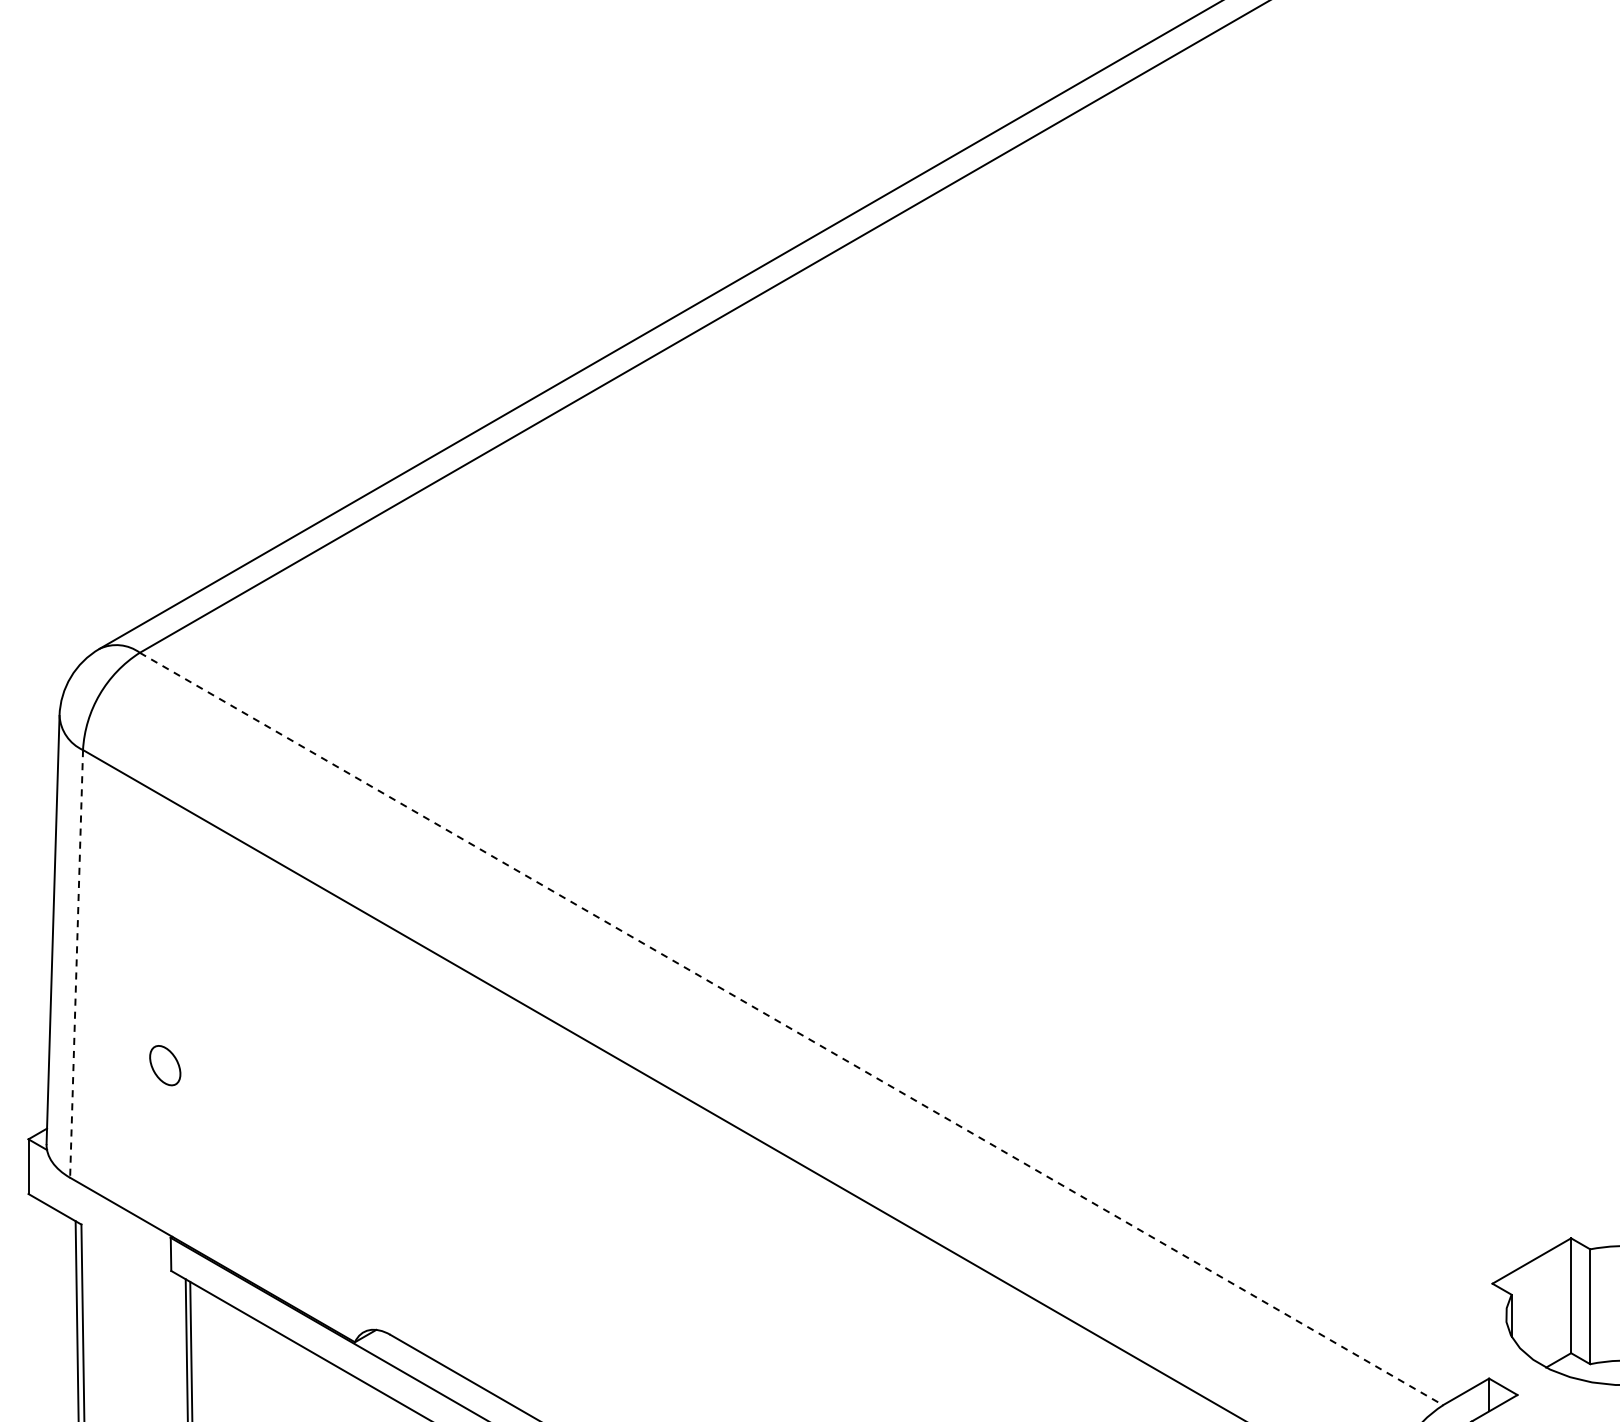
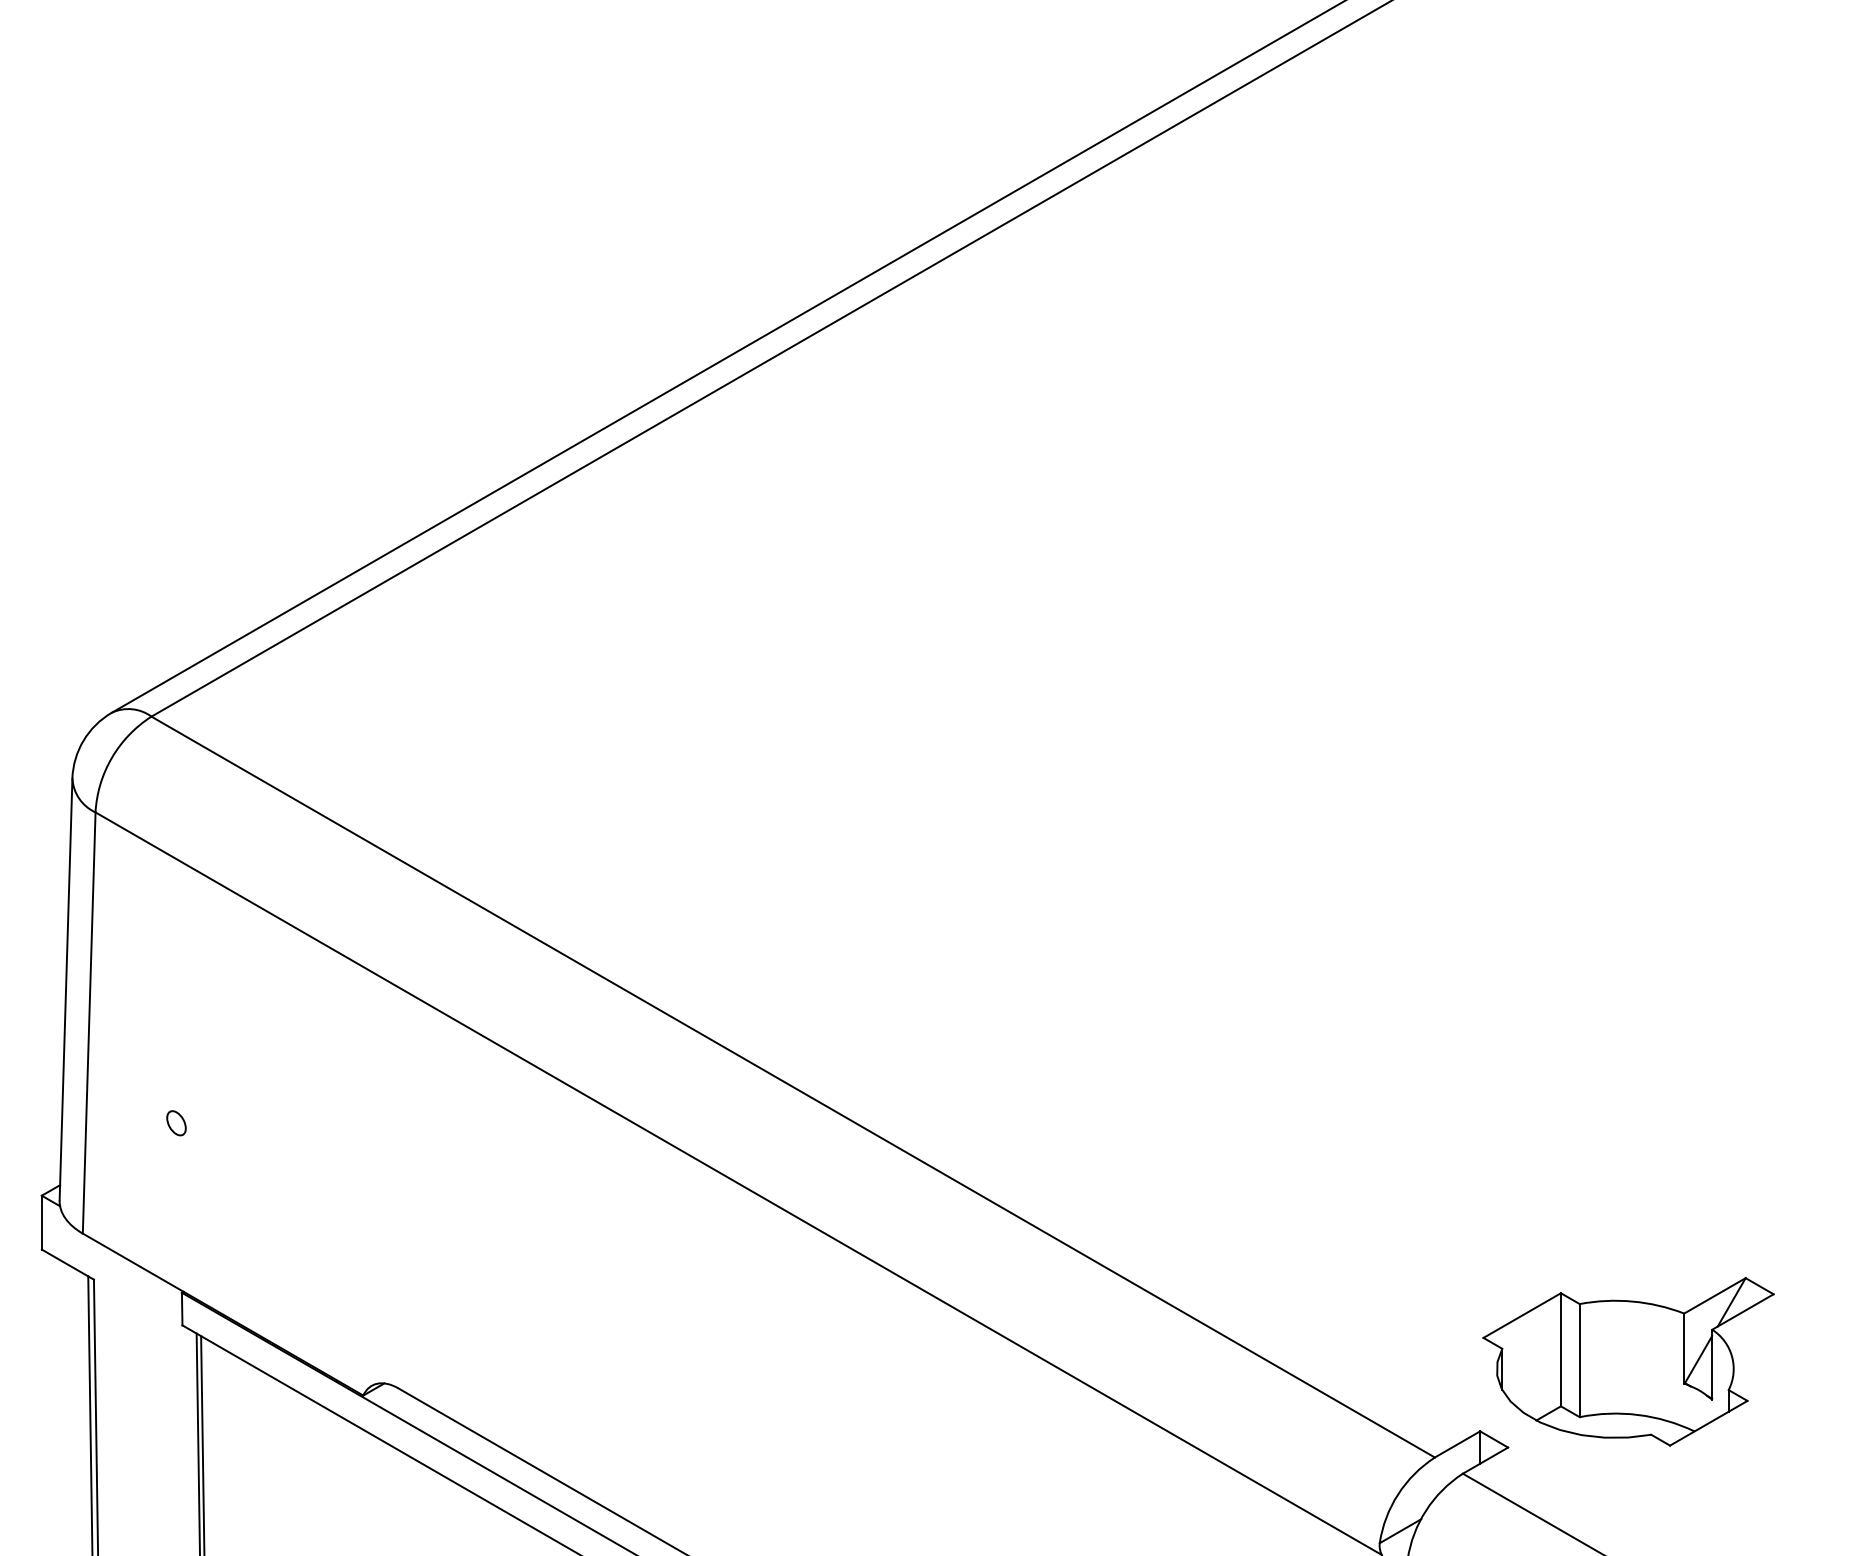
line: (76, 963) -> (89, 1022), dashed -> solid
line: (791, 1029) -> (793, 1087), dashed -> solid
part: (165, 1065) -> (176, 1123), size x0.62

